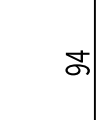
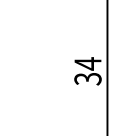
text: (77, 69) -> (87, 78), 94 -> 34

